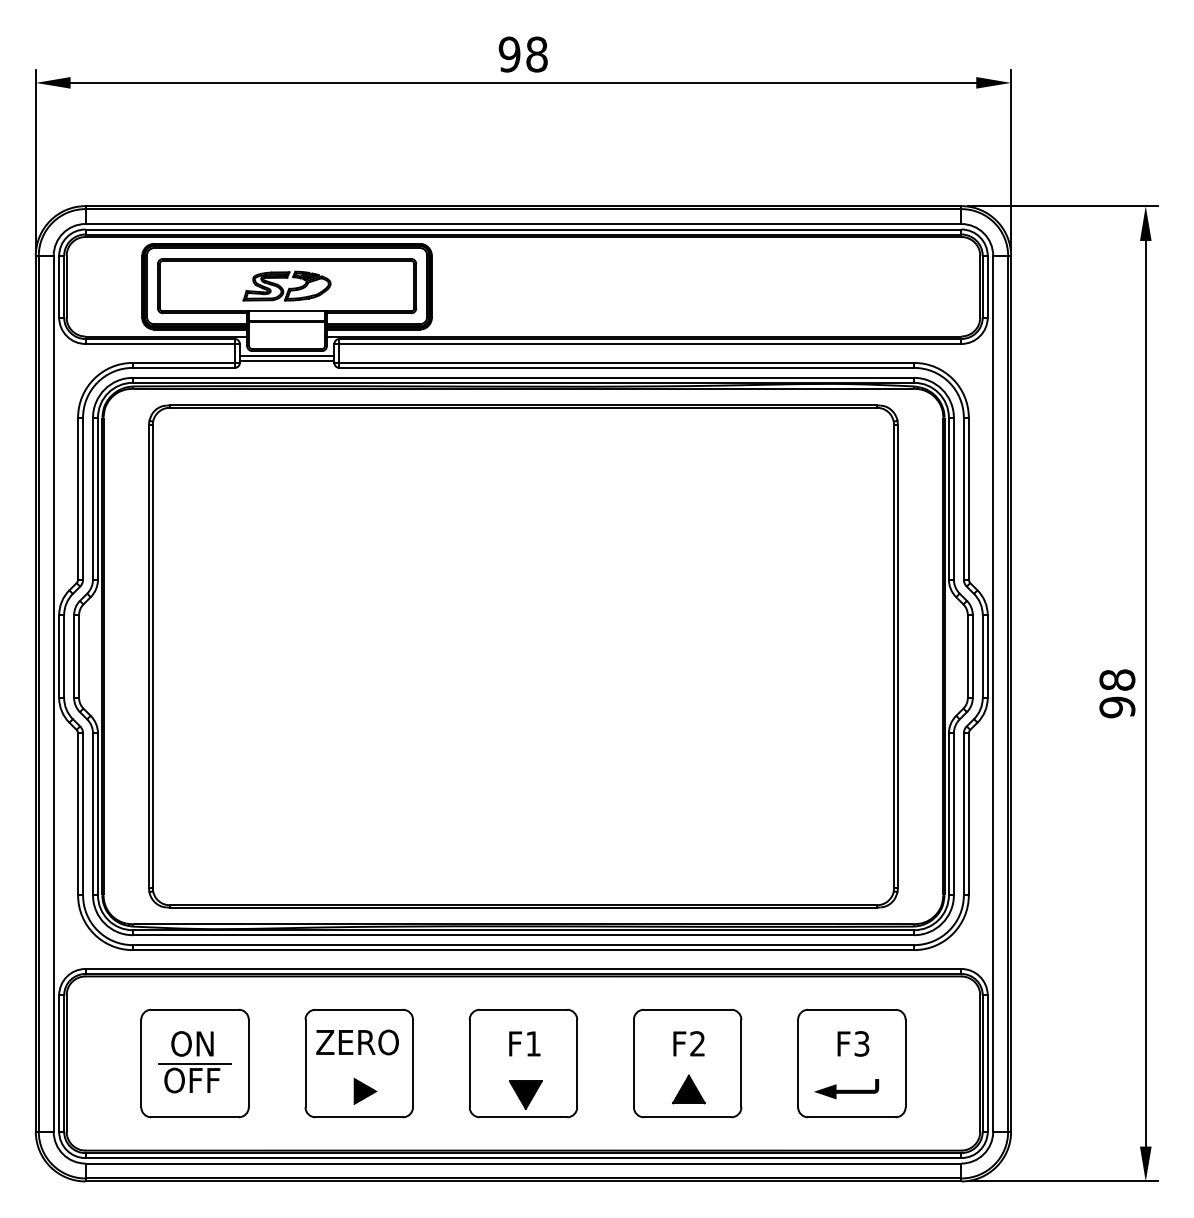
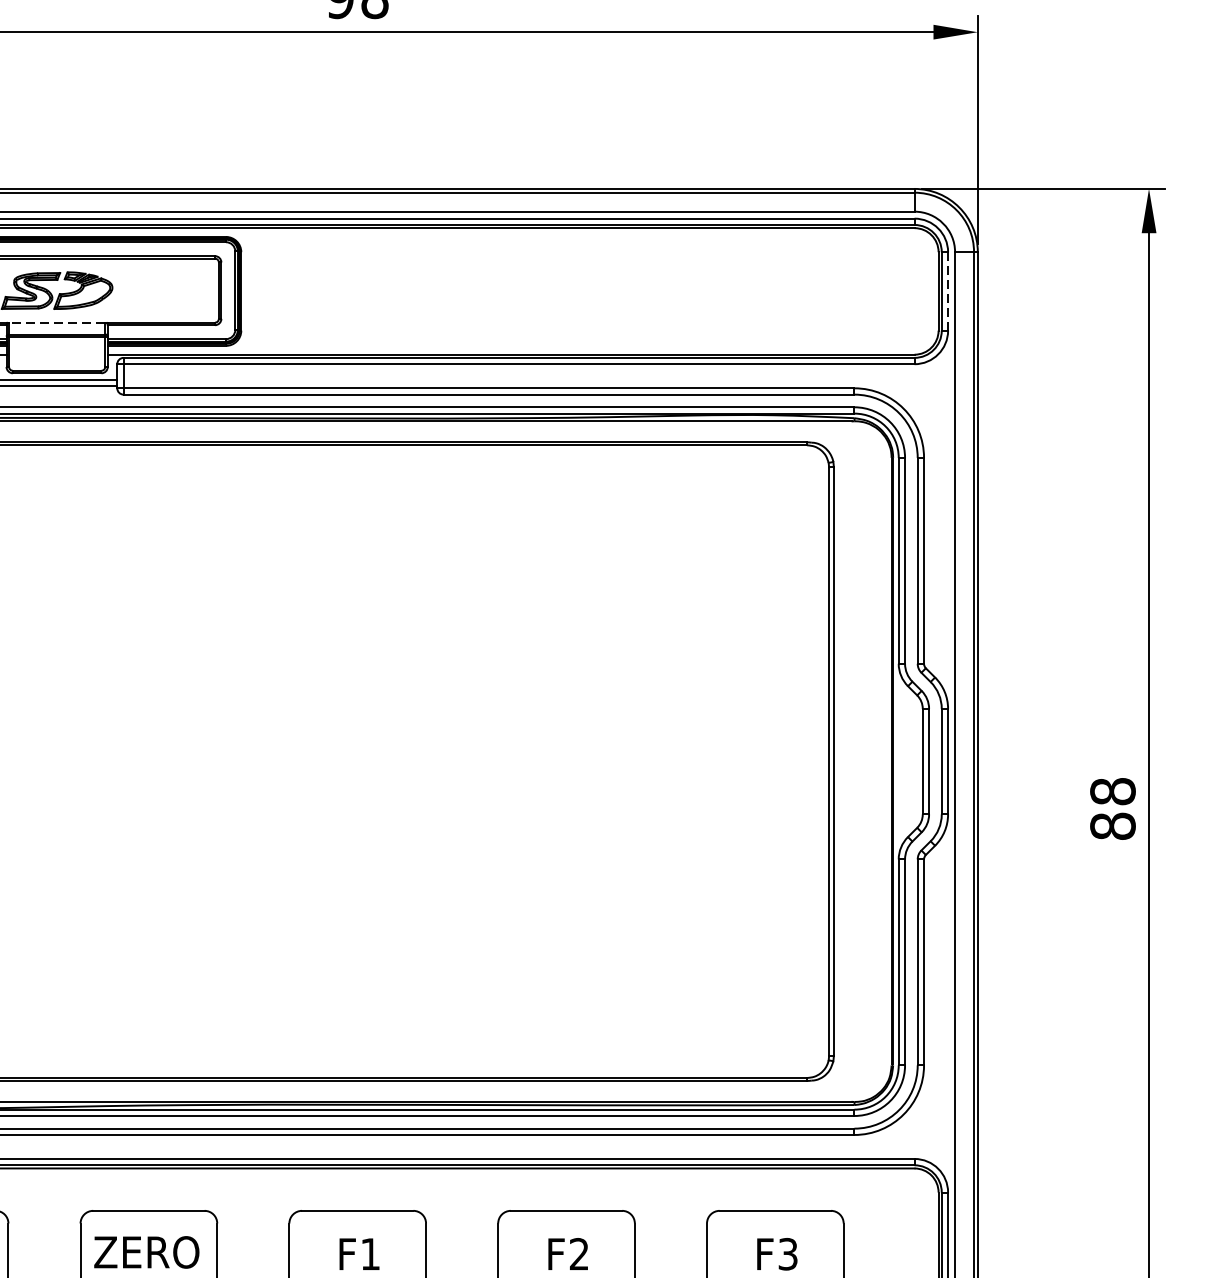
line: (987, 286) -> (947, 291), solid -> dashed
line: (287, 311) -> (57, 322), solid -> dashed
text: (1117, 707) -> (1113, 826), 98 -> 88

